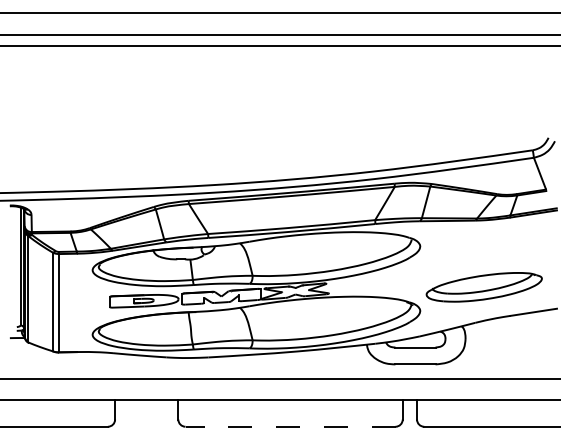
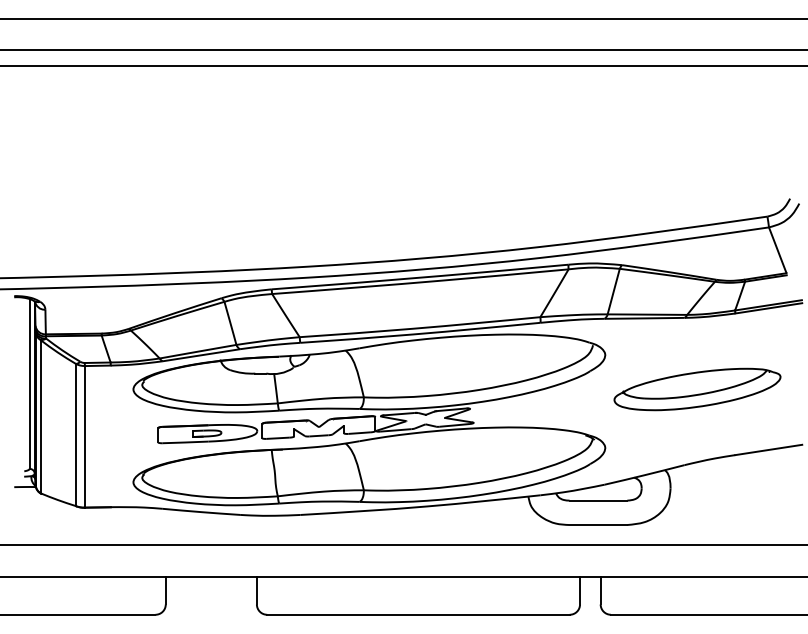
part: (483, 287) -> (696, 389), moved
line: (290, 426) -> (418, 614), dashed -> solid

